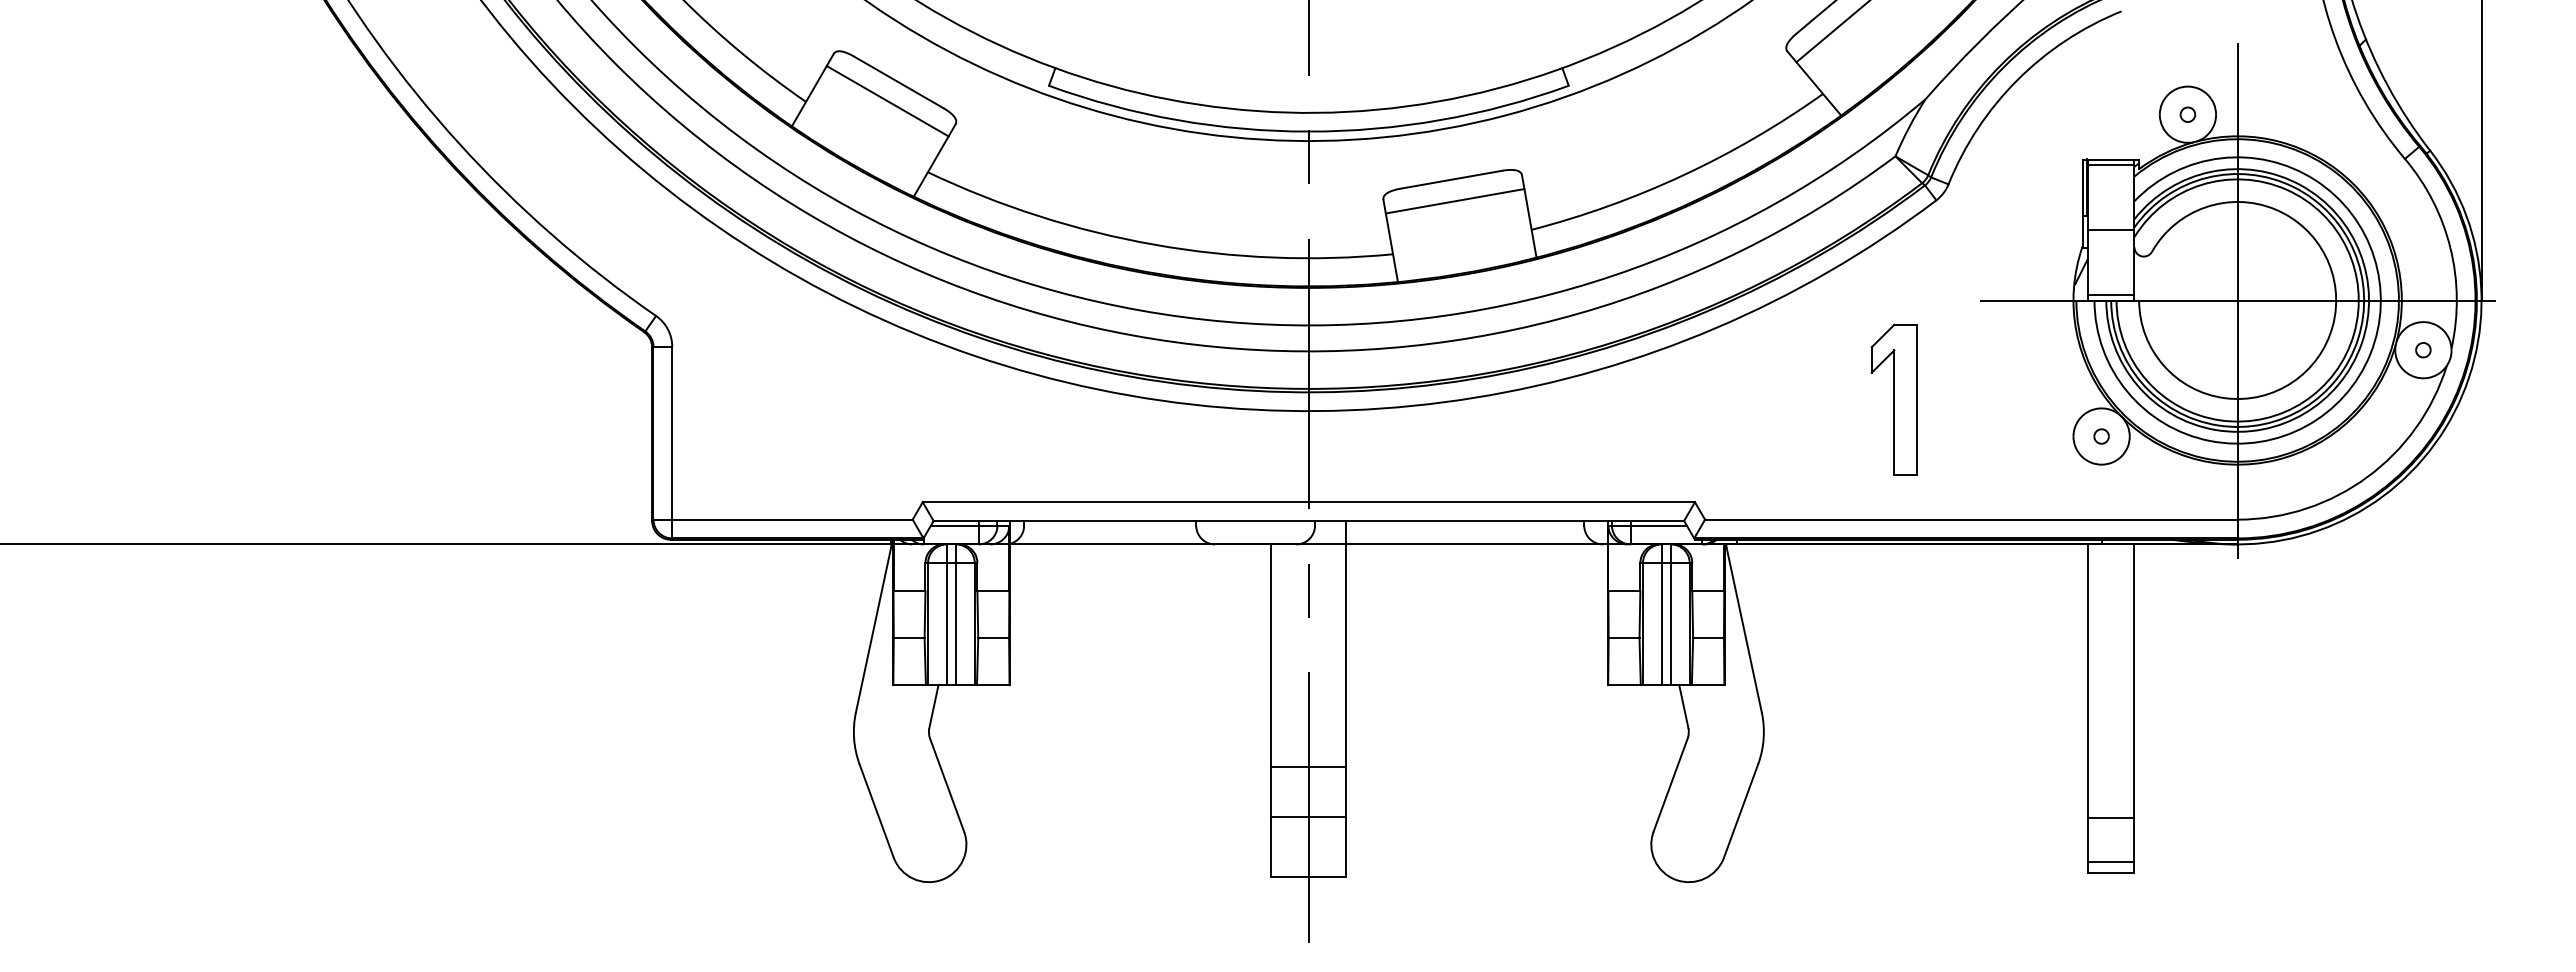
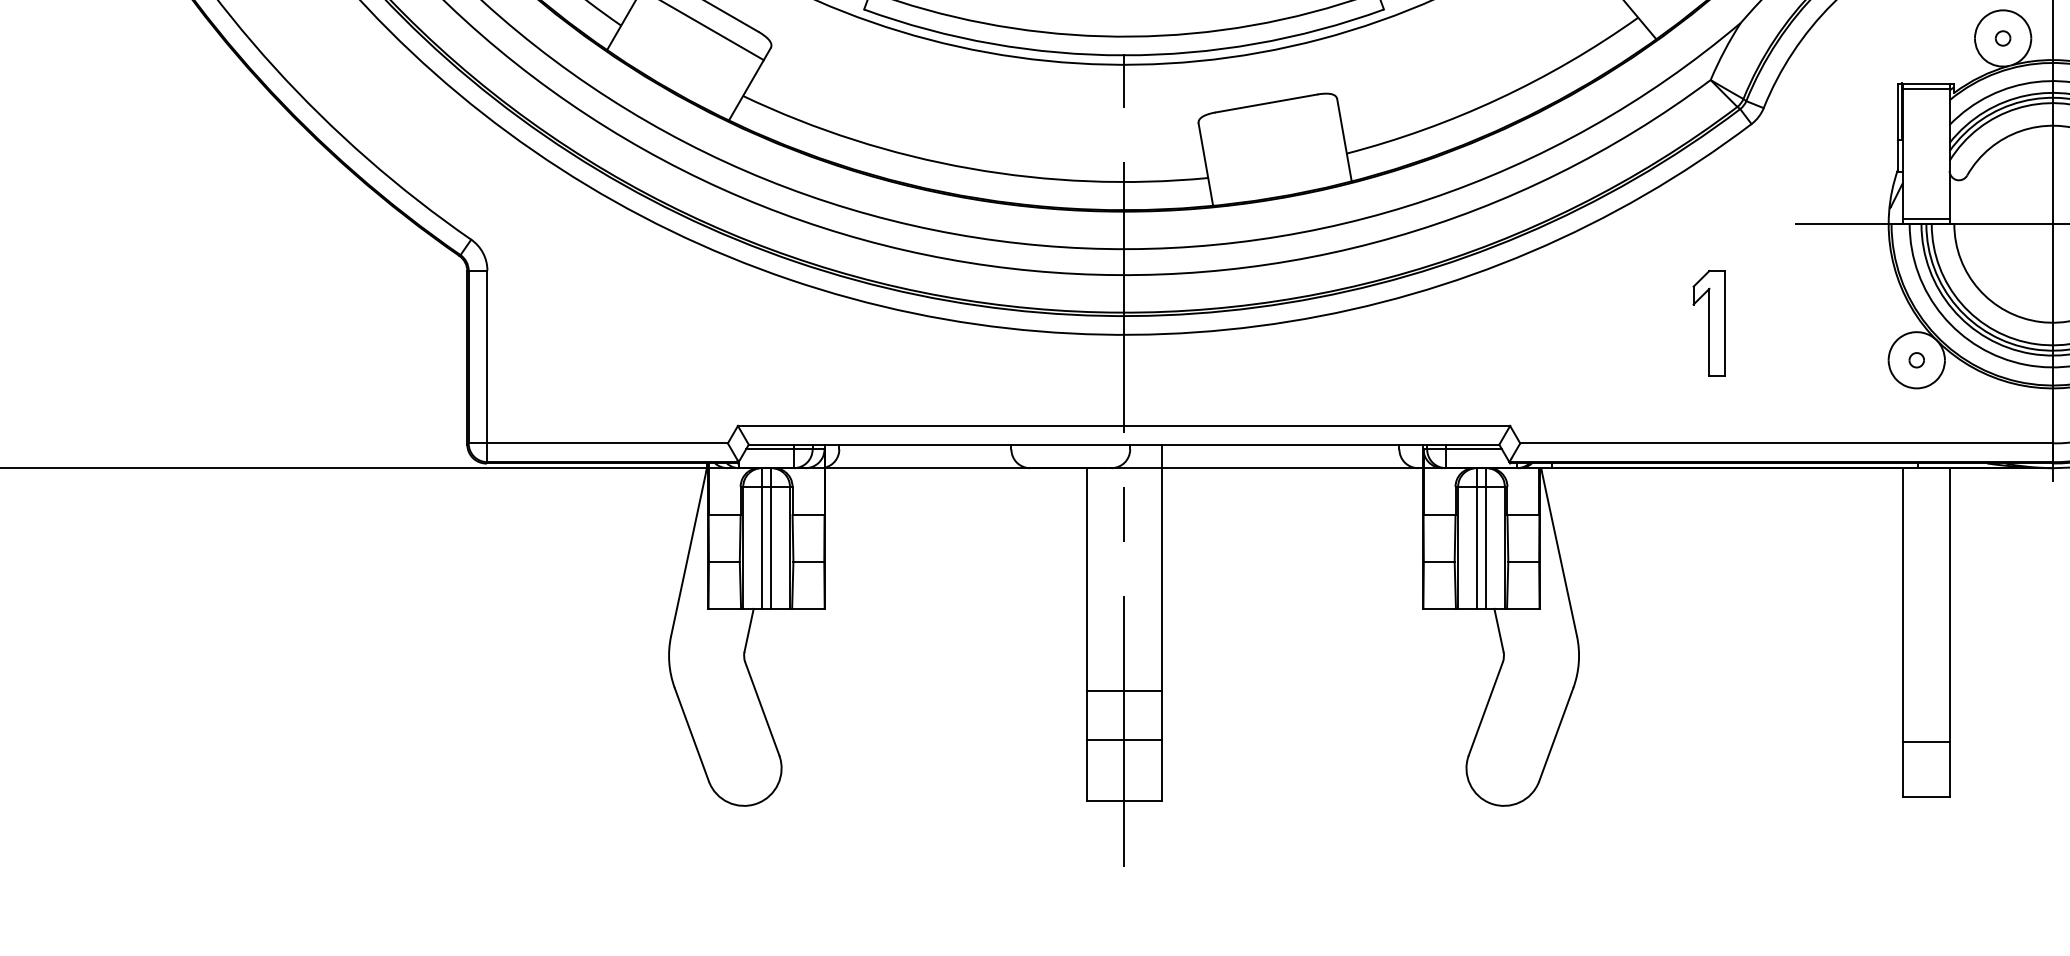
line: (1454, 201) -> (1269, 125), removed
line: (2110, 230) -> (1925, 154), removed
part: (1893, 399) -> (1708, 323), size x0.7
line: (2110, 861) -> (1925, 785), removed

